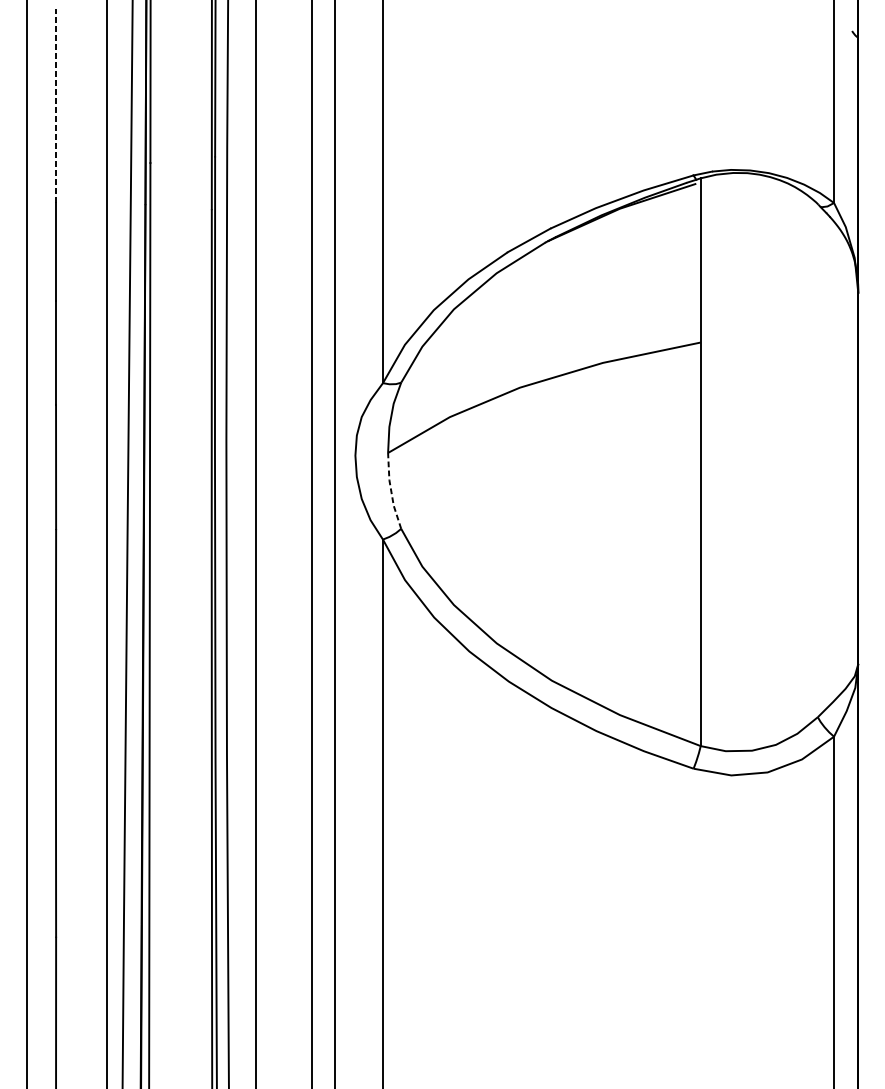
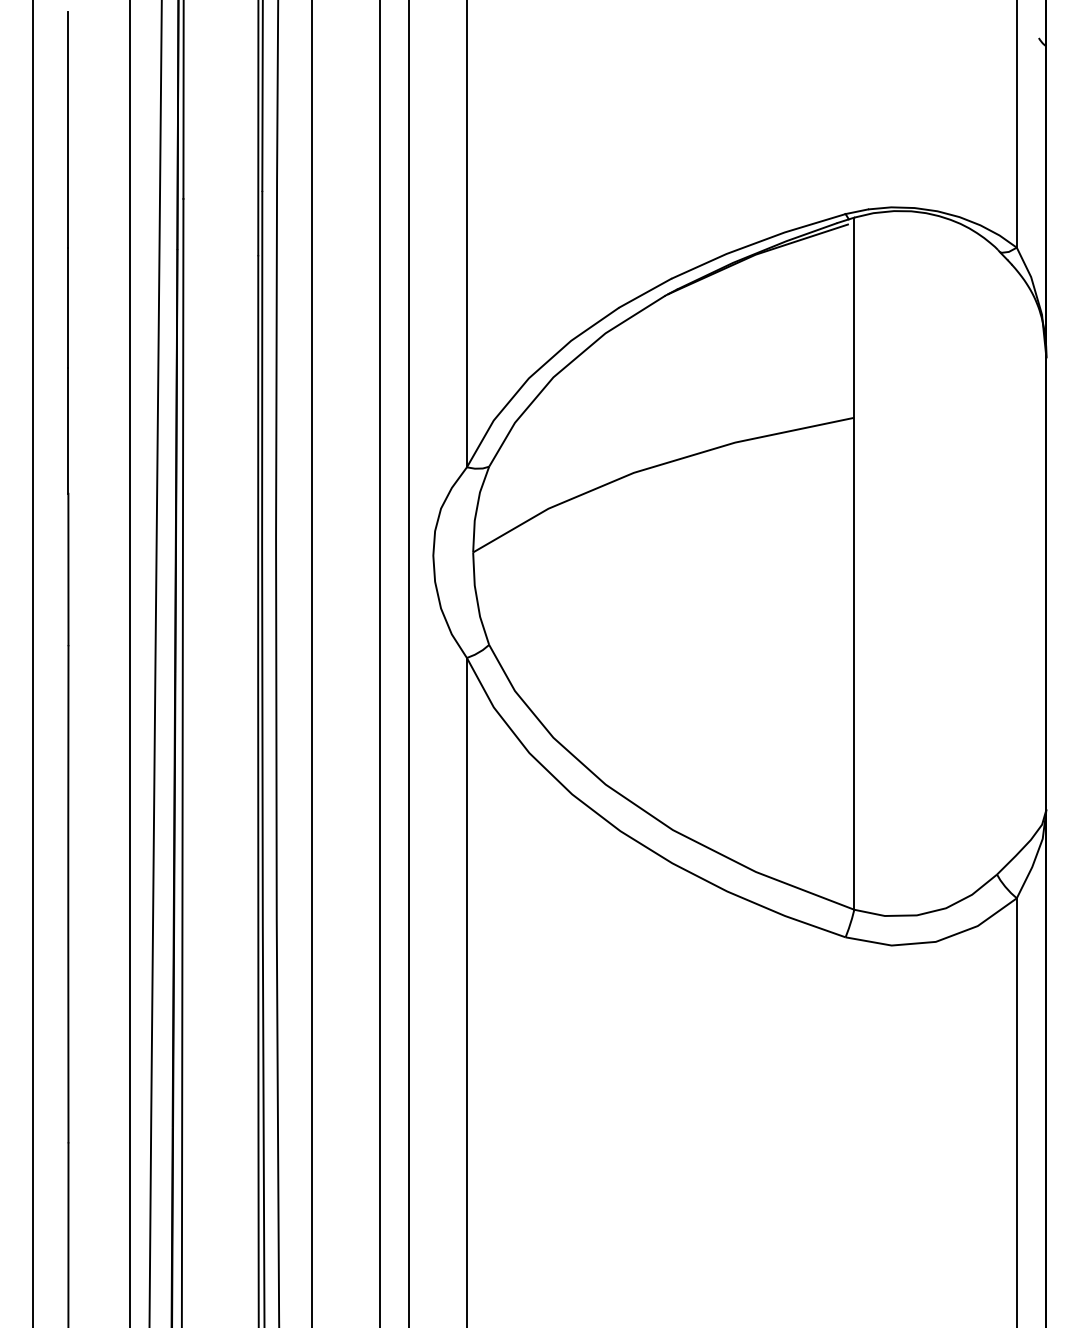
line: (56, 106) -> (68, 129), dashed -> solid
line: (391, 491) -> (477, 599), dashed -> solid

